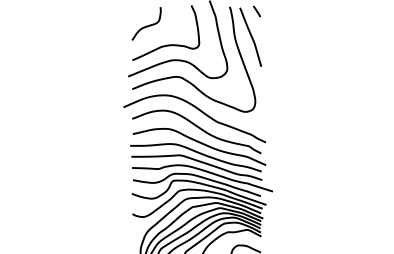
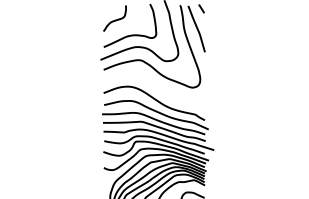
curve: (199, 111) -> (156, 87), removed

